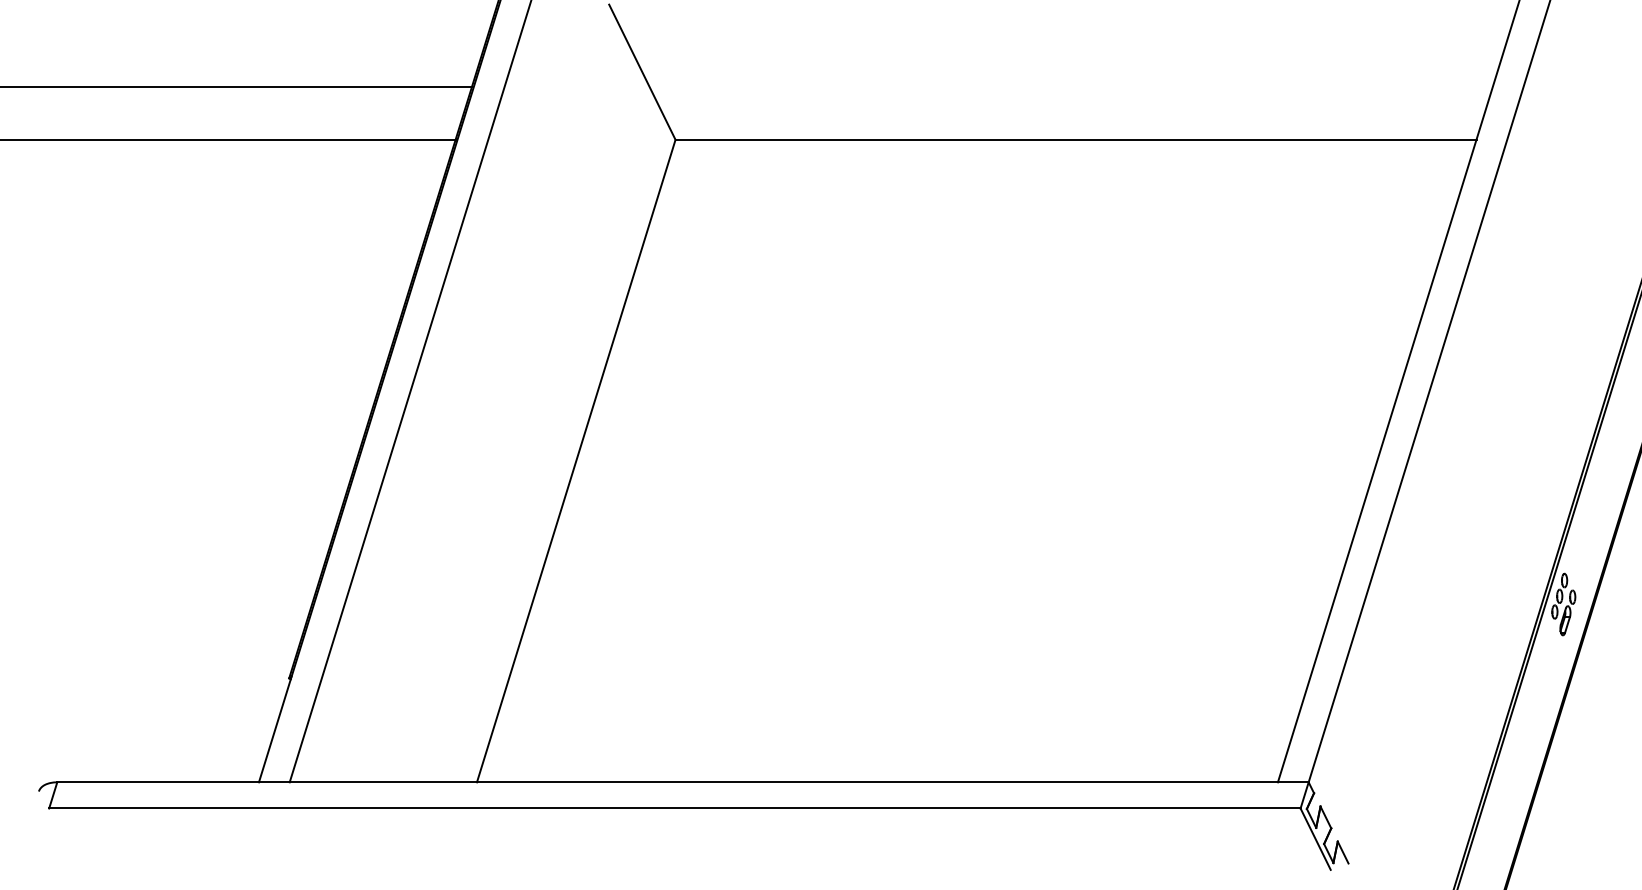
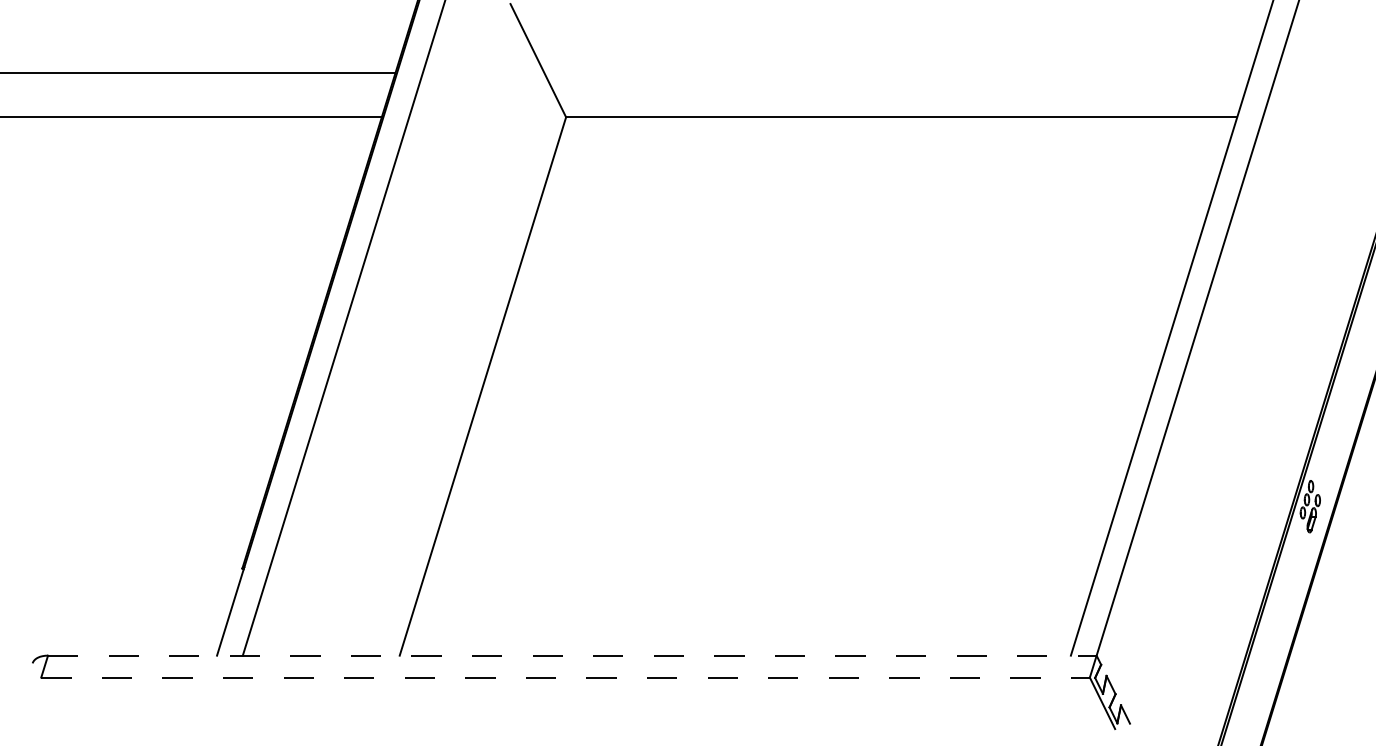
line: (683, 782) -> (572, 655), solid -> dashed
line: (676, 808) -> (566, 677), solid -> dashed

